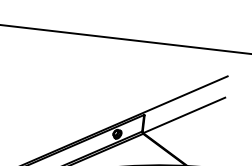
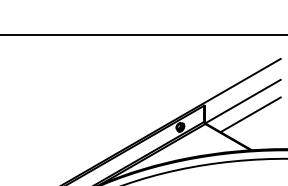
line: (190, 129) -> (250, 114), added

